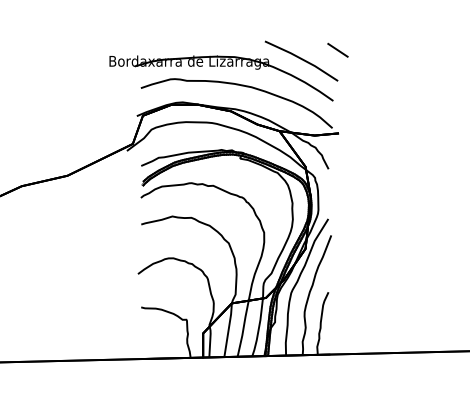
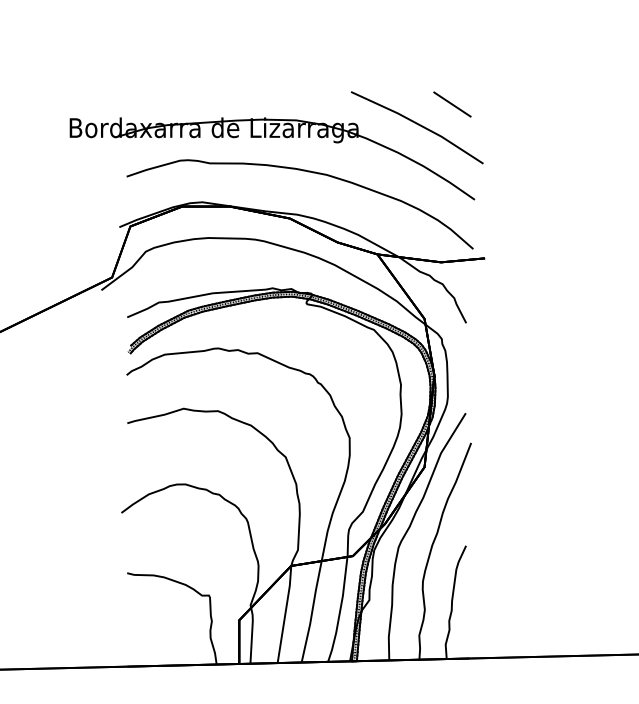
line: (337, 49) -> (451, 103), moved

